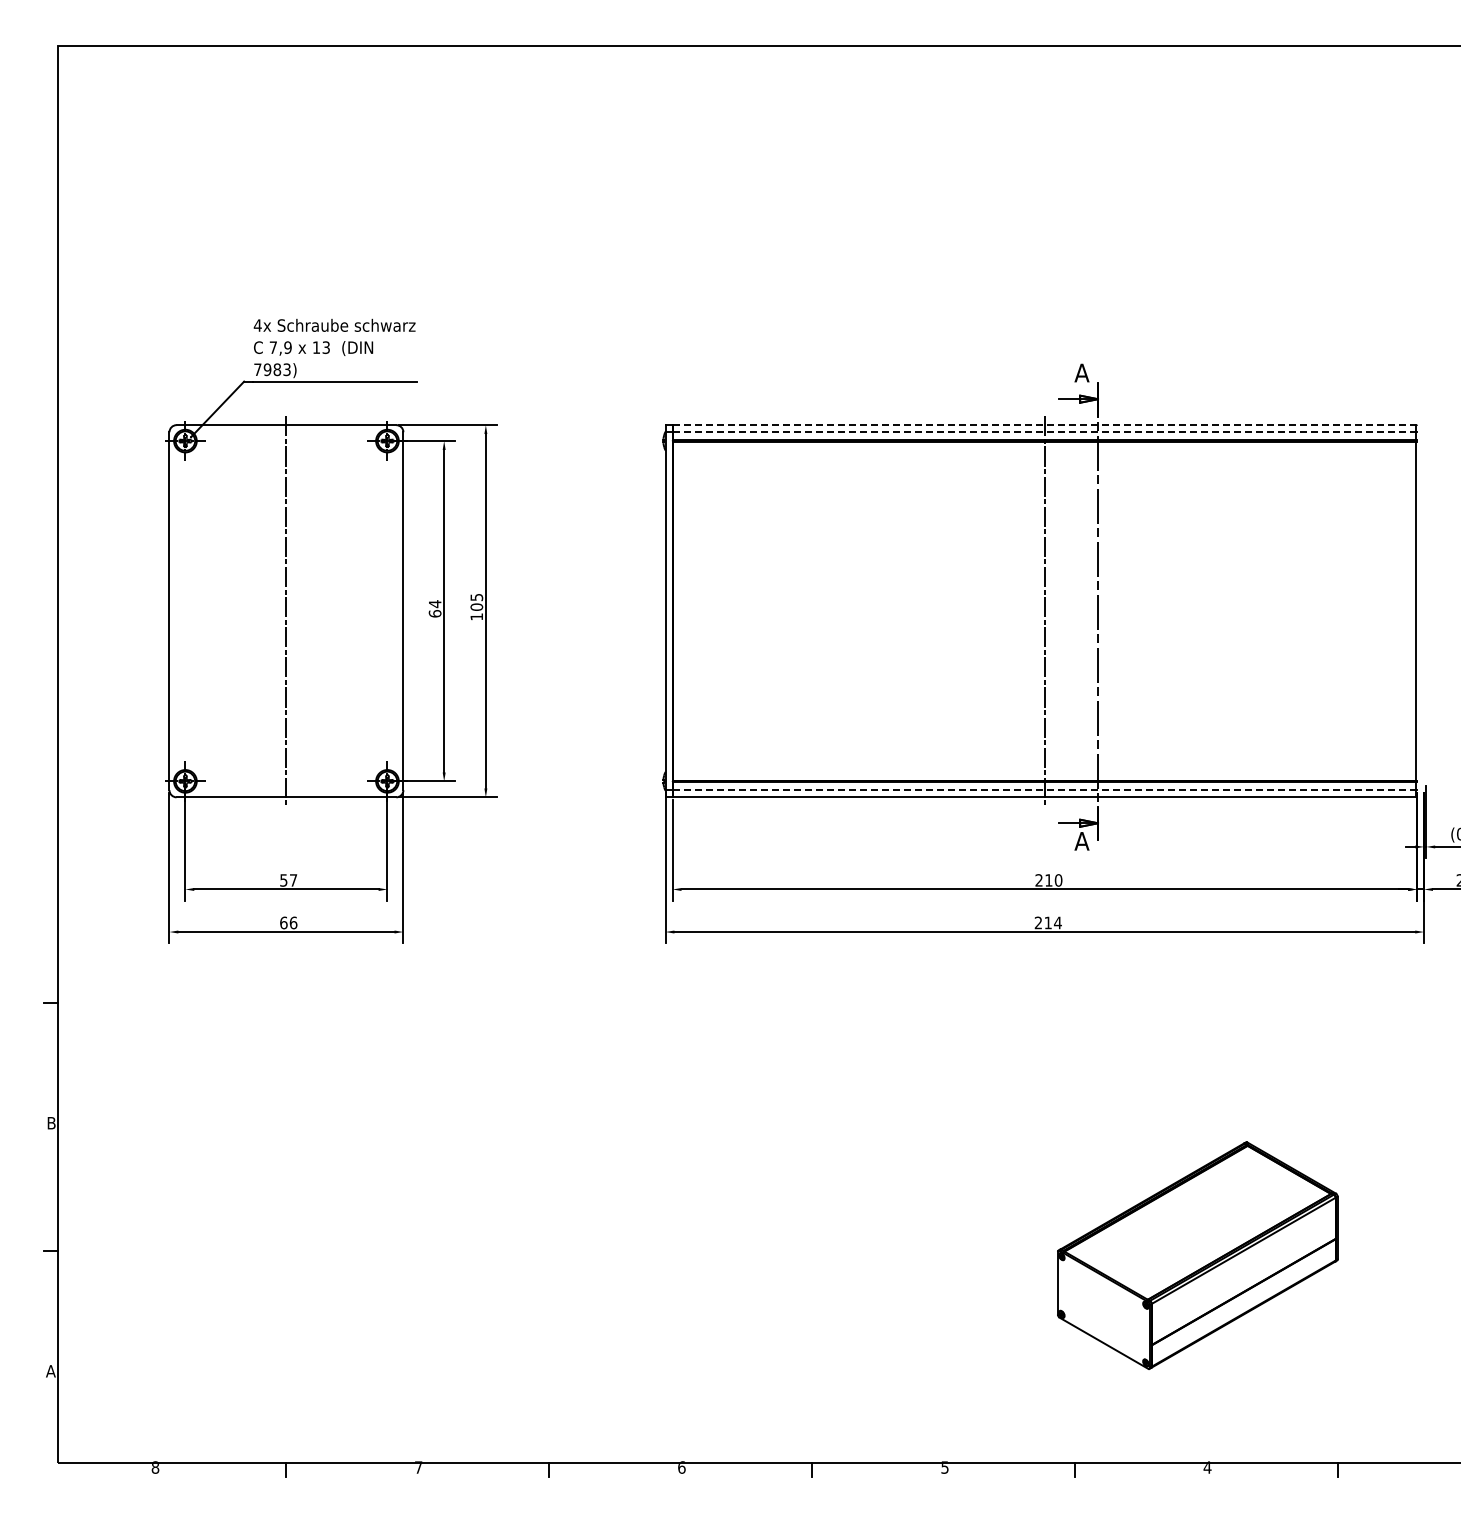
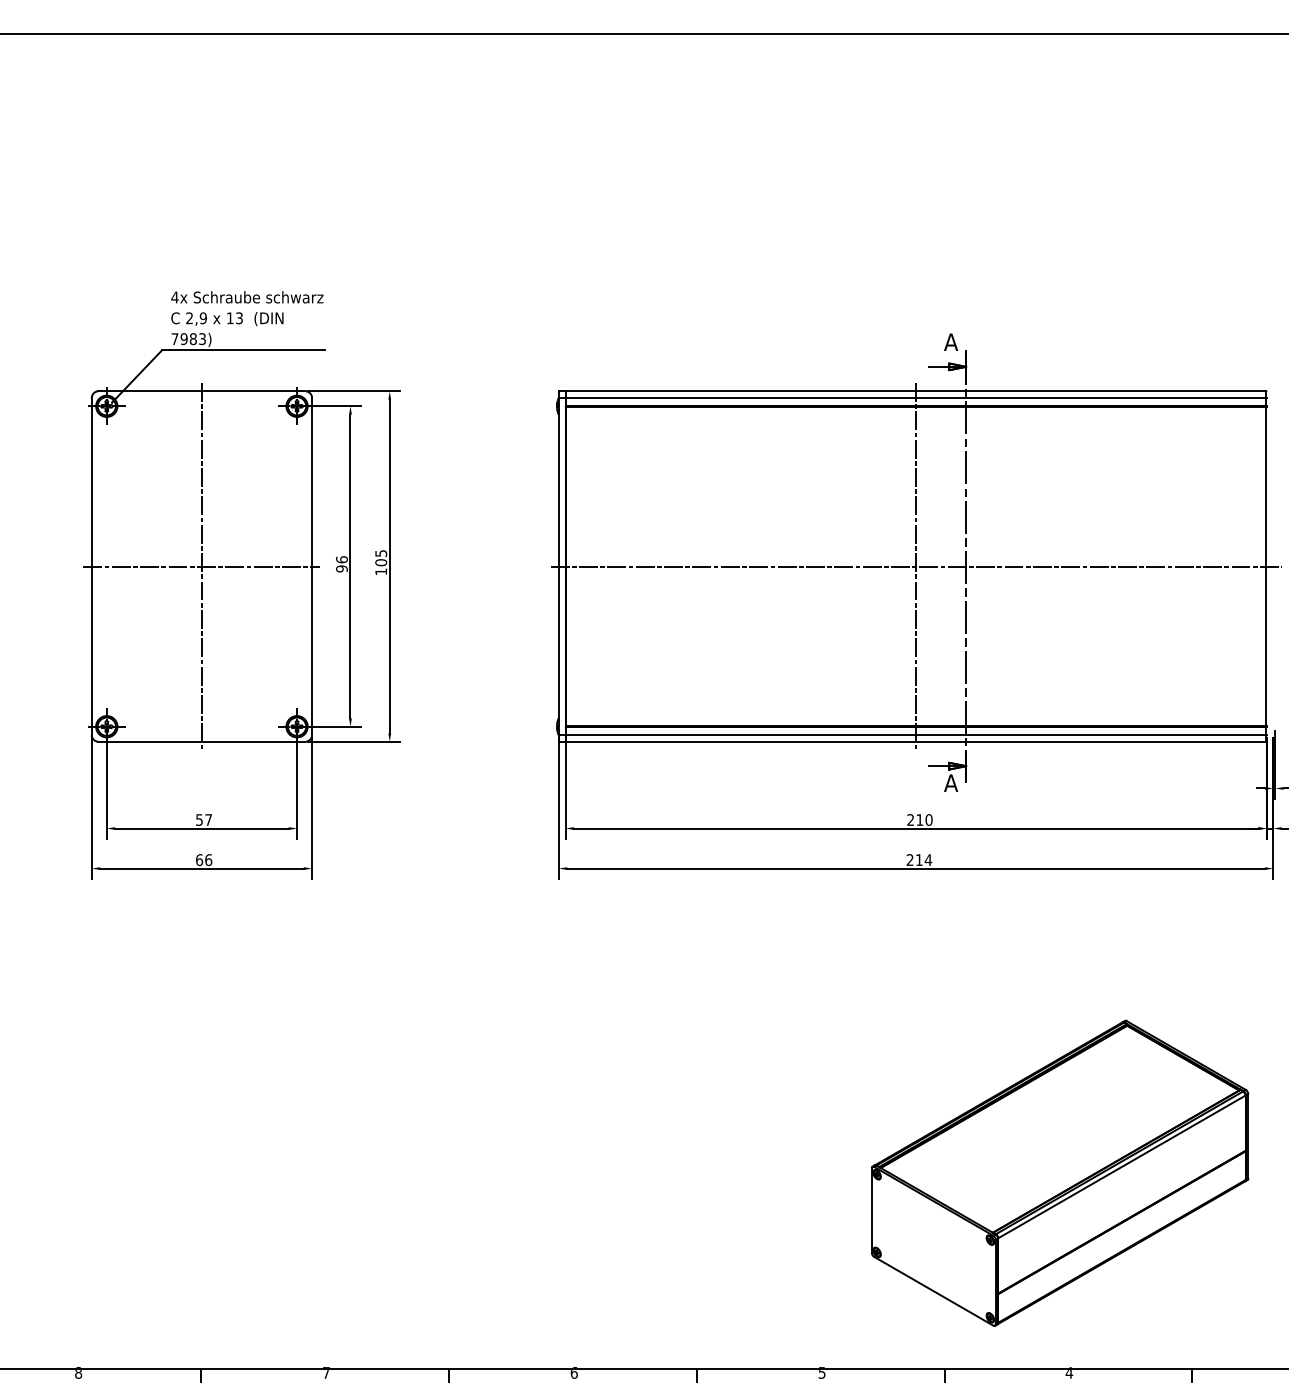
text: (272, 347) -> (188, 318), 7,9 -> 2,9
line: (1045, 425) -> (916, 391), dashed -> solid
line: (1045, 432) -> (916, 398), dashed -> solid
text: (434, 608) -> (341, 563), 64 -> 96
line: (286, 611) -> (201, 566), added
line: (1044, 611) -> (915, 566), added
line: (1045, 790) -> (916, 735), dashed -> solid
part: (1197, 1255) -> (1059, 1173), size x1.43

